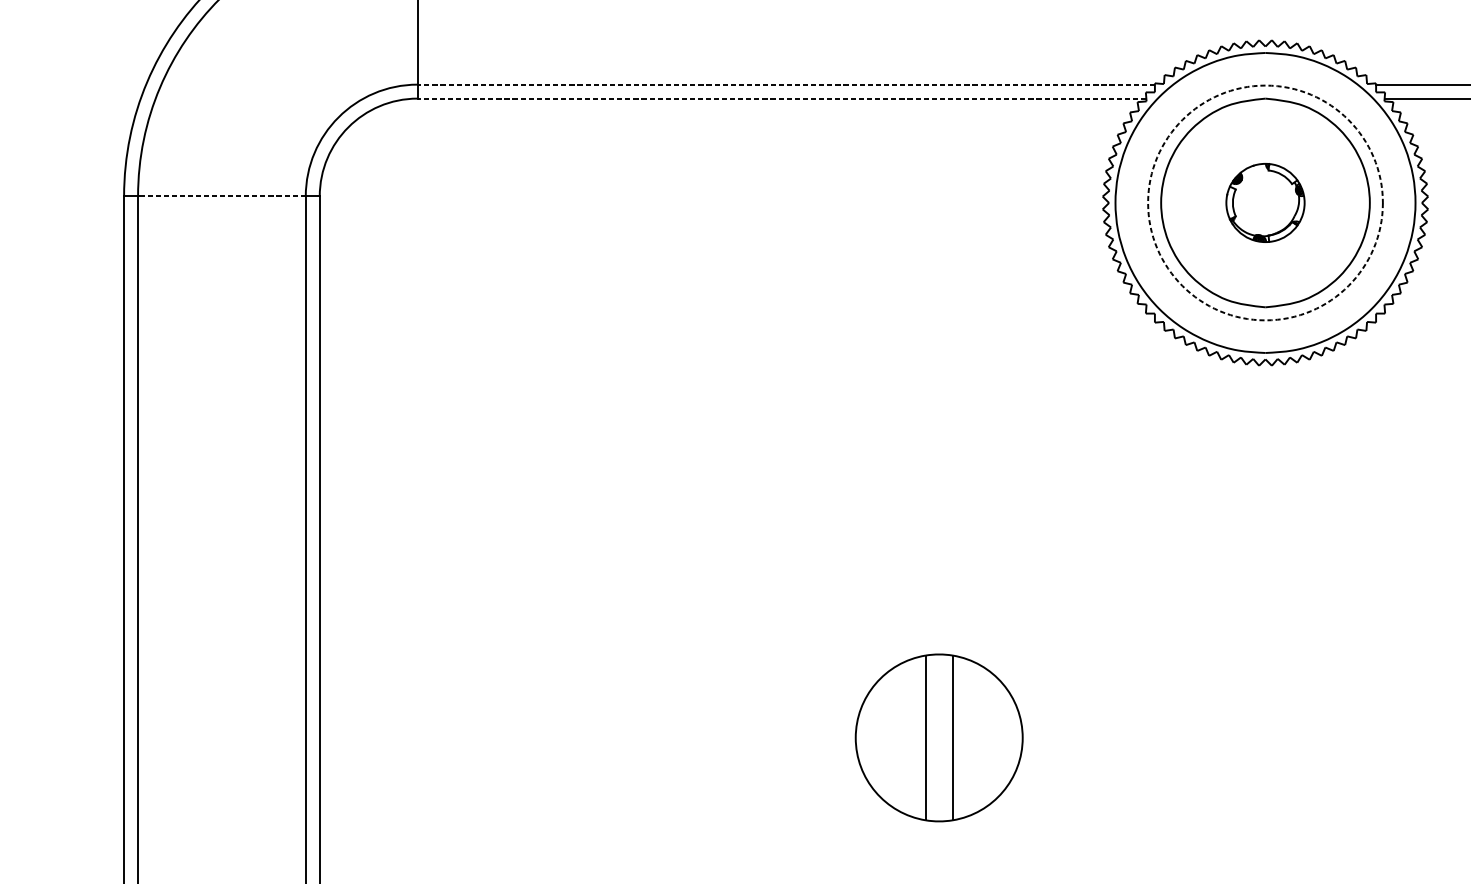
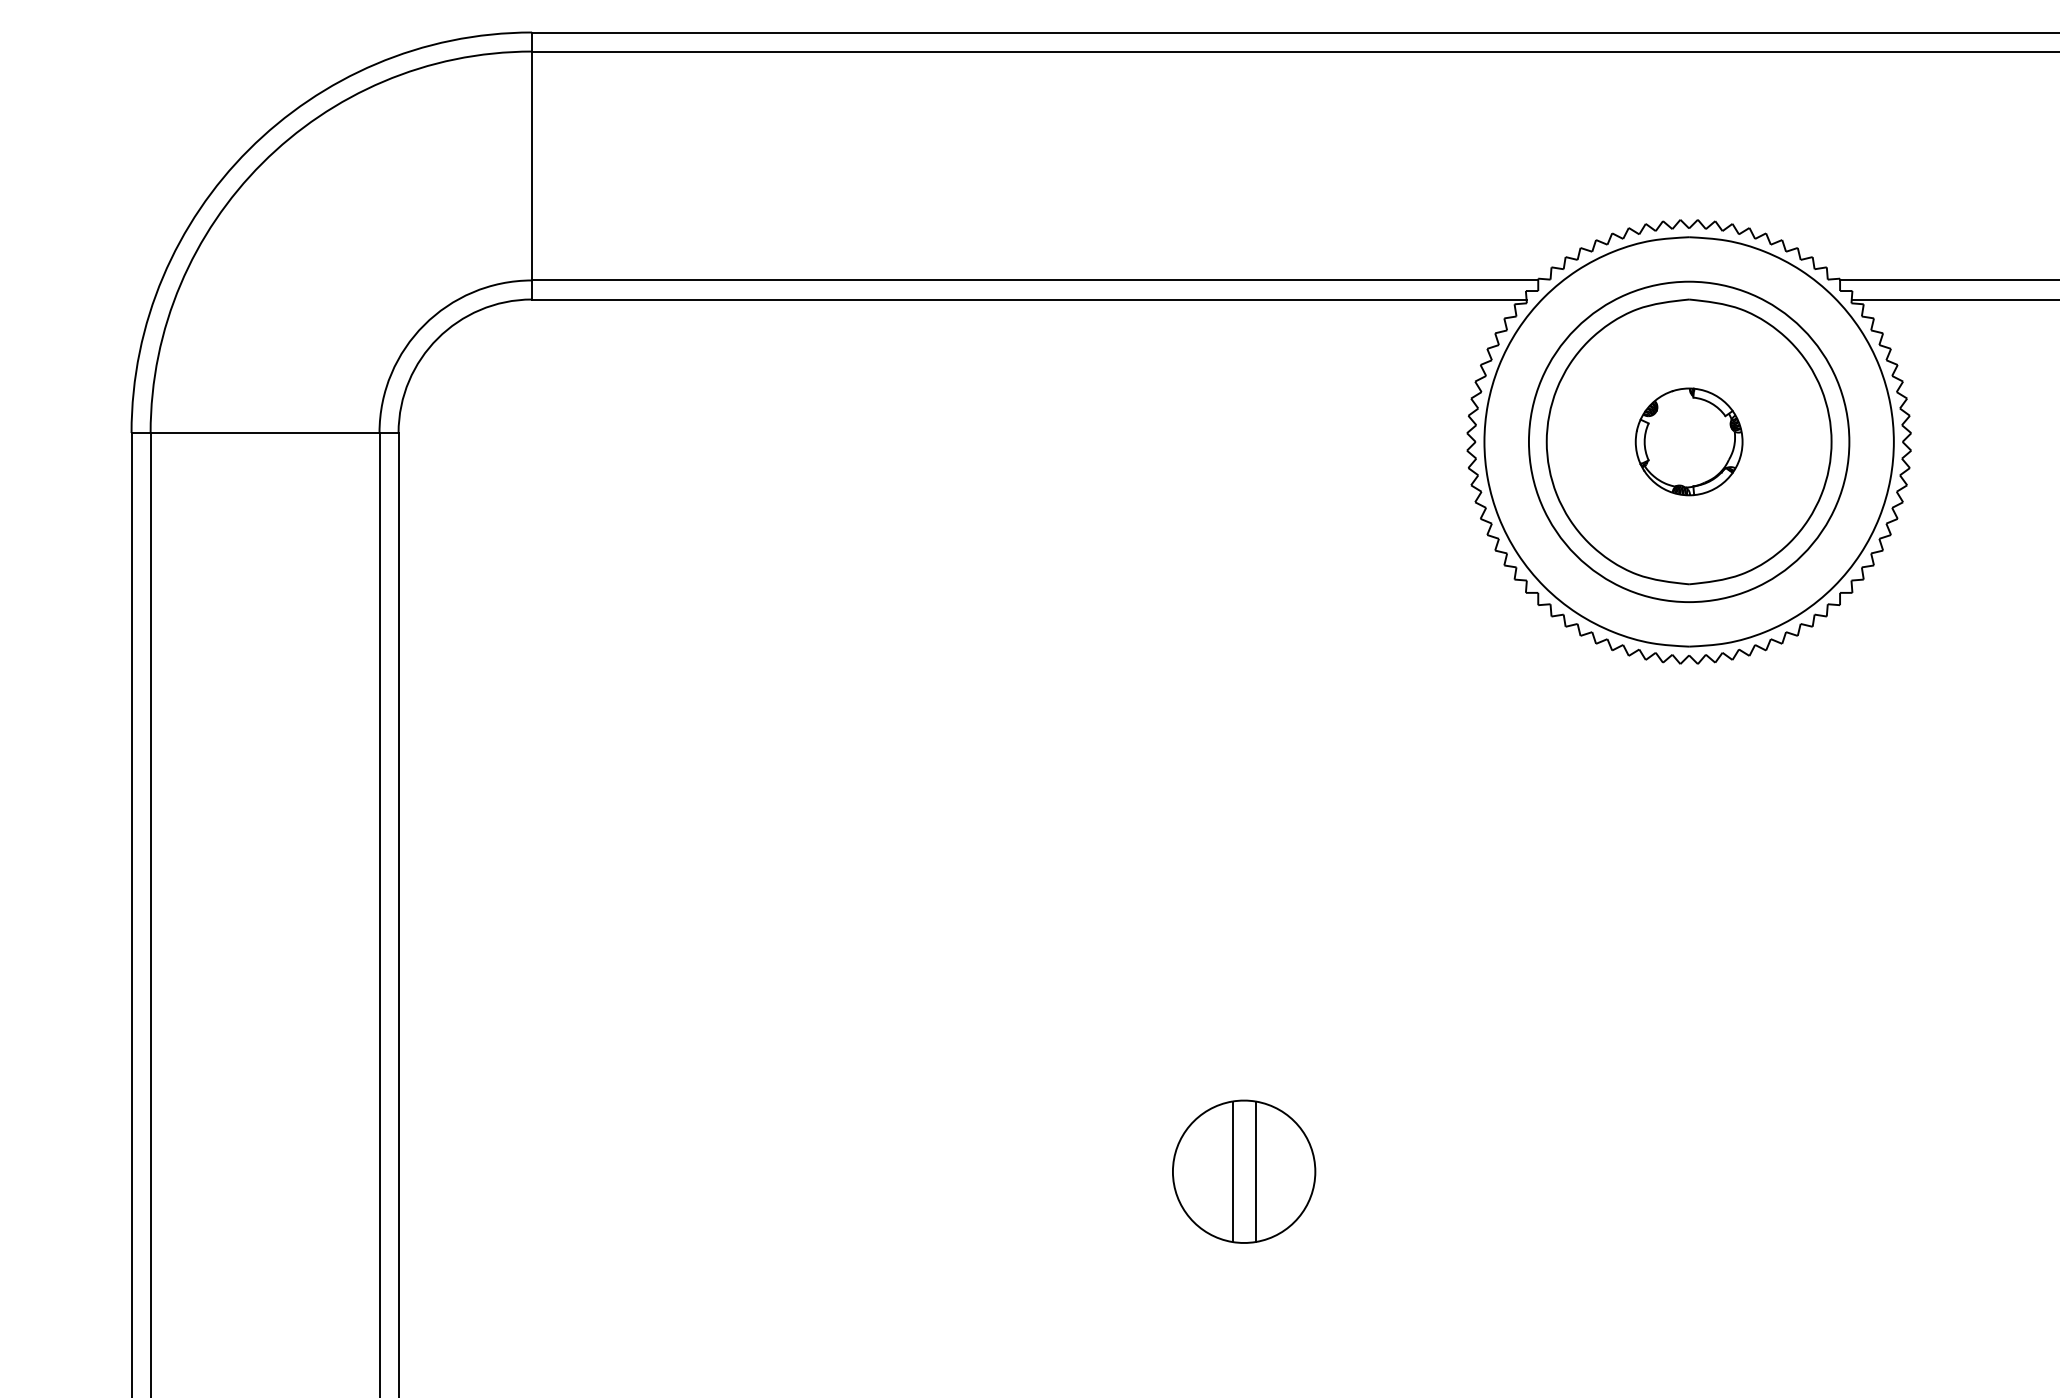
line: (785, 84) -> (1034, 280), dashed -> solid
line: (781, 98) -> (1028, 299), dashed -> solid
line: (221, 196) -> (264, 433), dashed -> solid
circle: (1265, 202) -> (1688, 441), dashed -> solid
part: (939, 737) -> (1244, 1171), size x0.62

